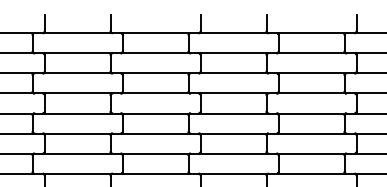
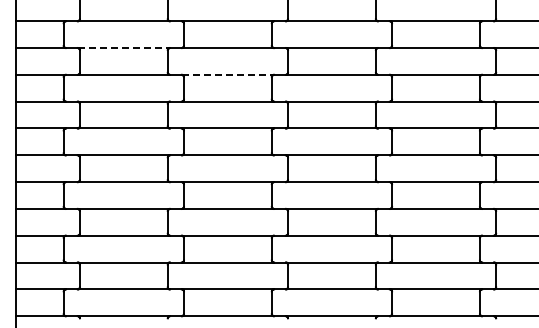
line: (78, 53) -> (124, 48), solid -> dashed
line: (156, 73) -> (228, 74), solid -> dashed

